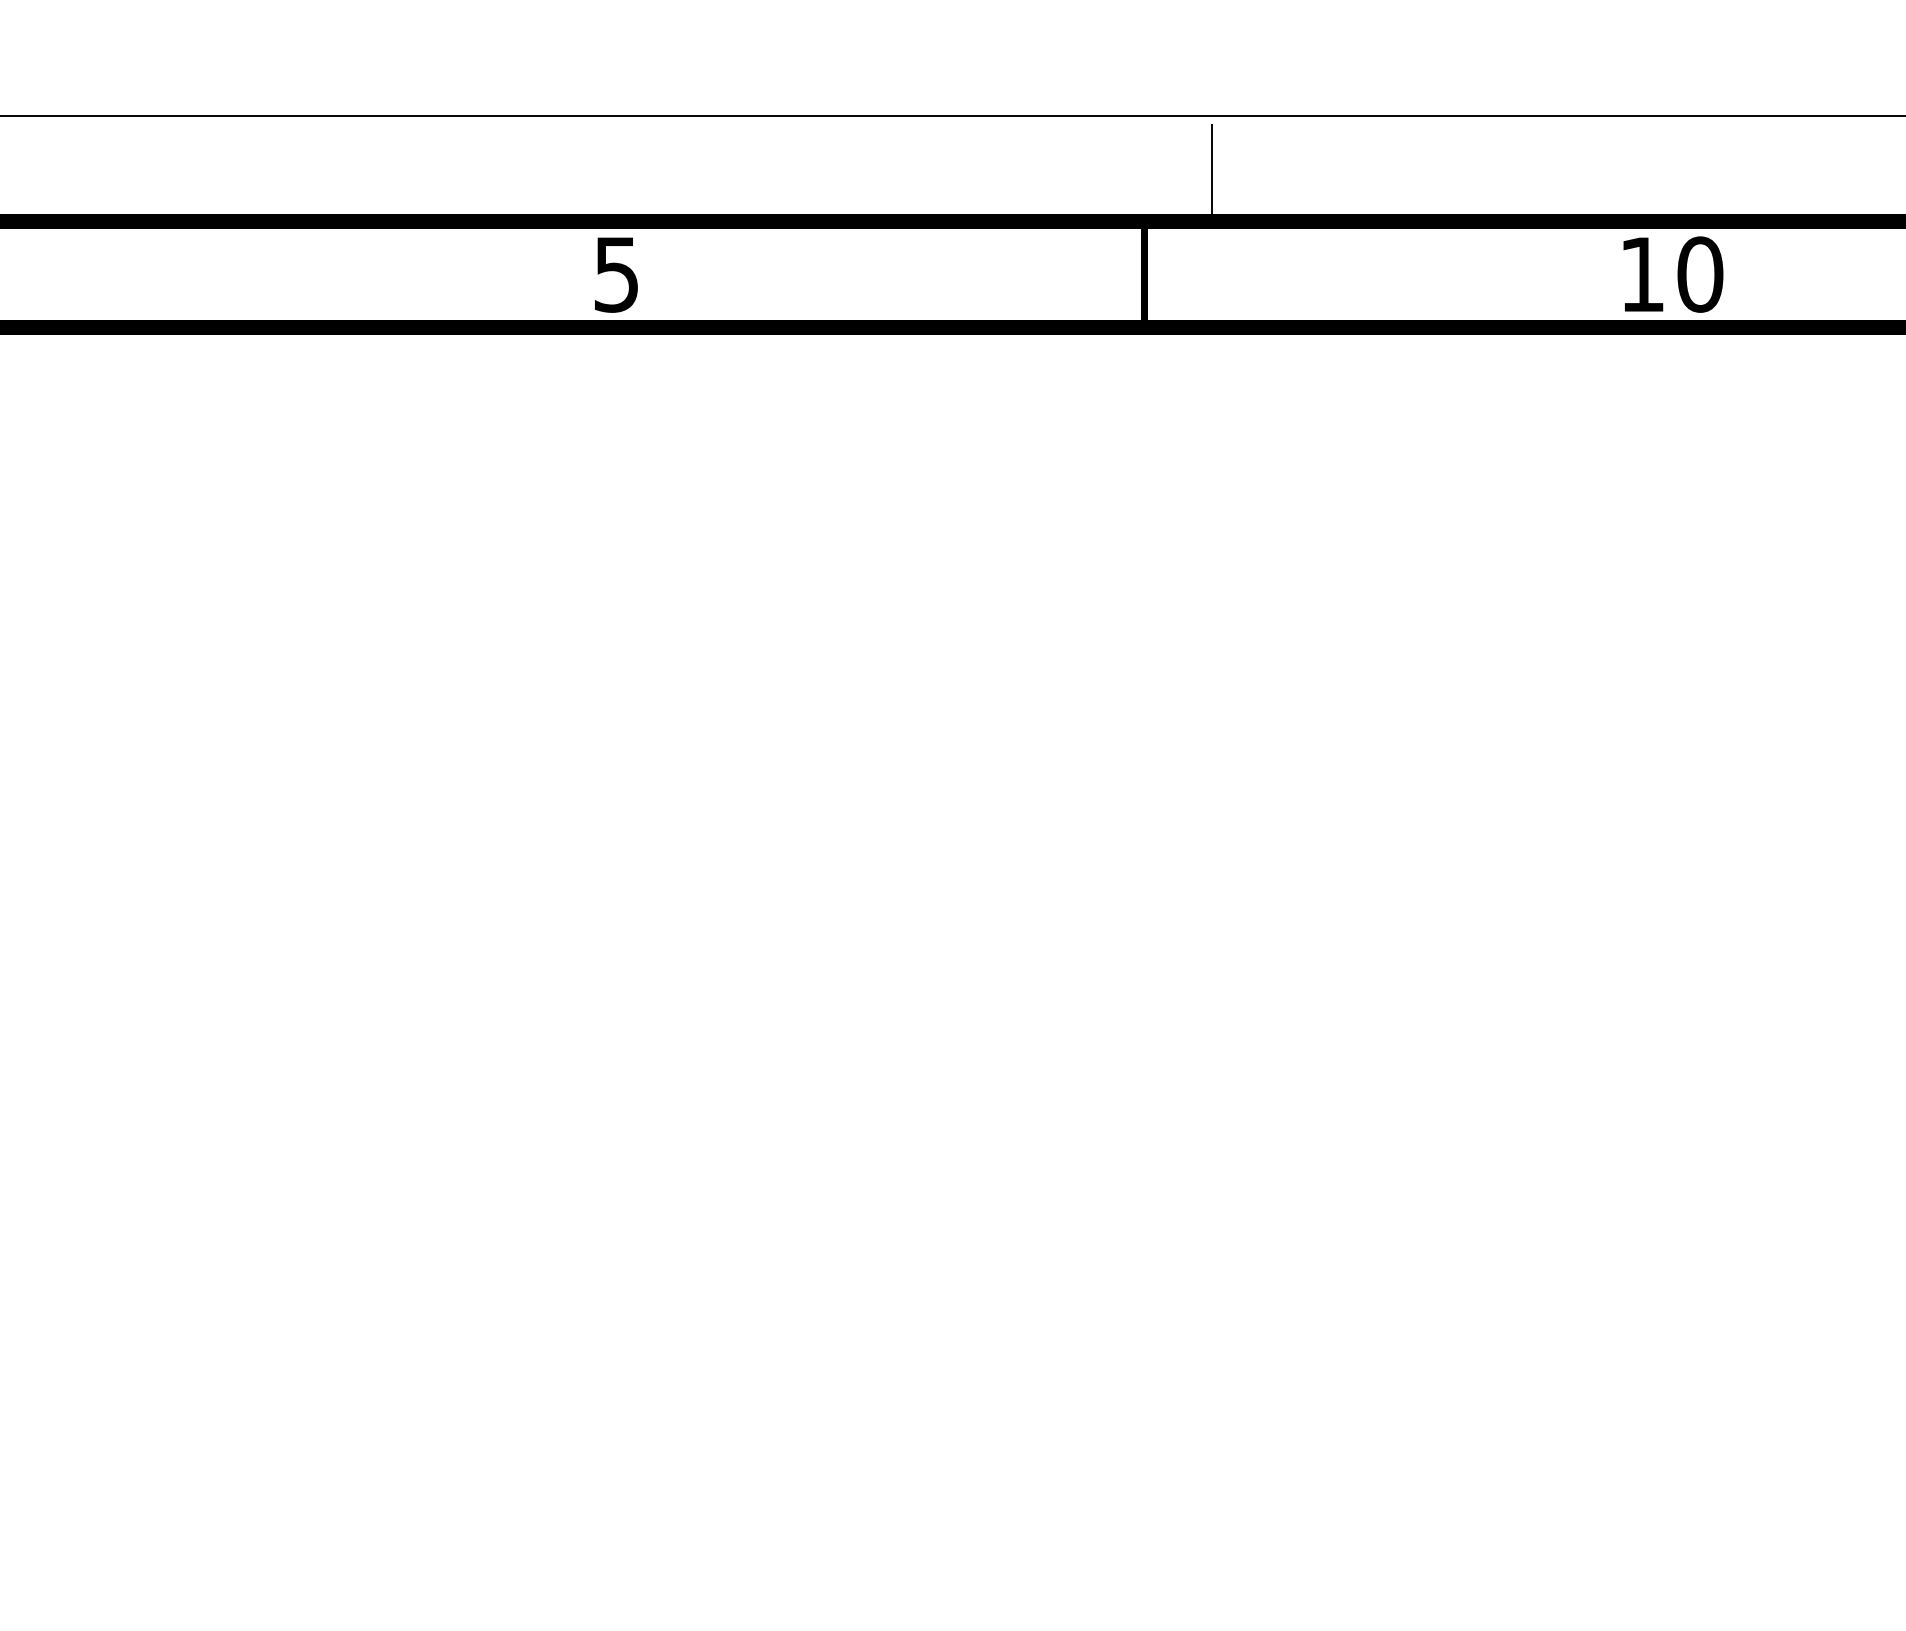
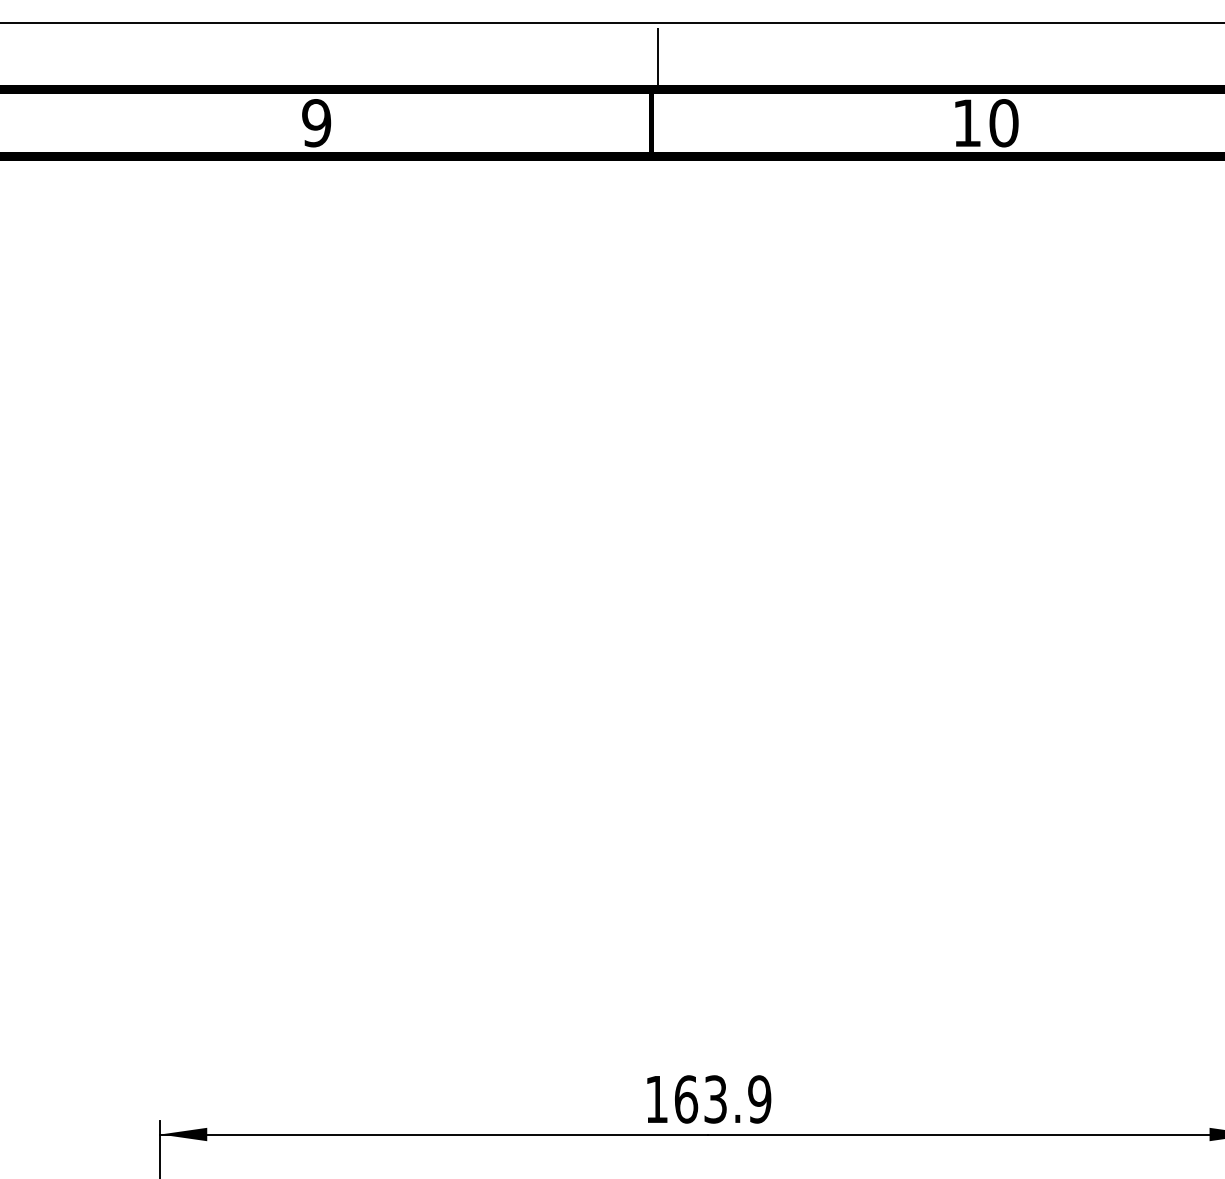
line: (1210, 167) -> (657, 55), moved
text: (616, 275) -> (316, 123), 5 -> 9

